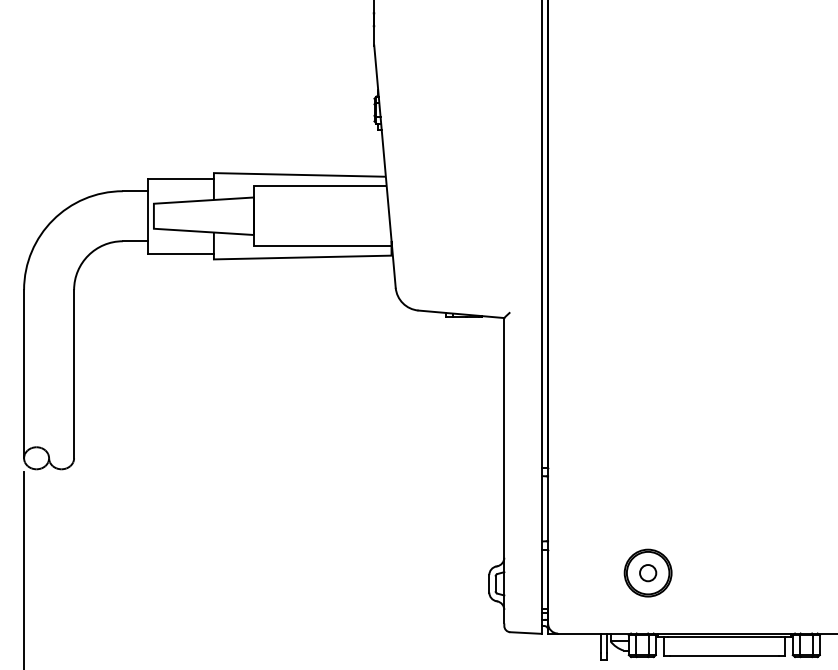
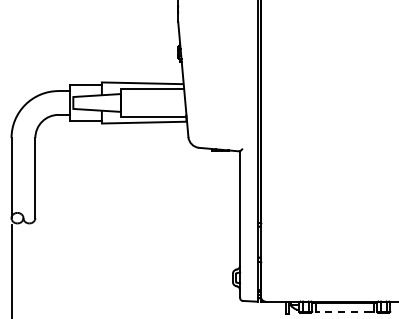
part: (648, 572) -> (308, 272), removed
line: (723, 656) -> (344, 312), solid -> dashed

